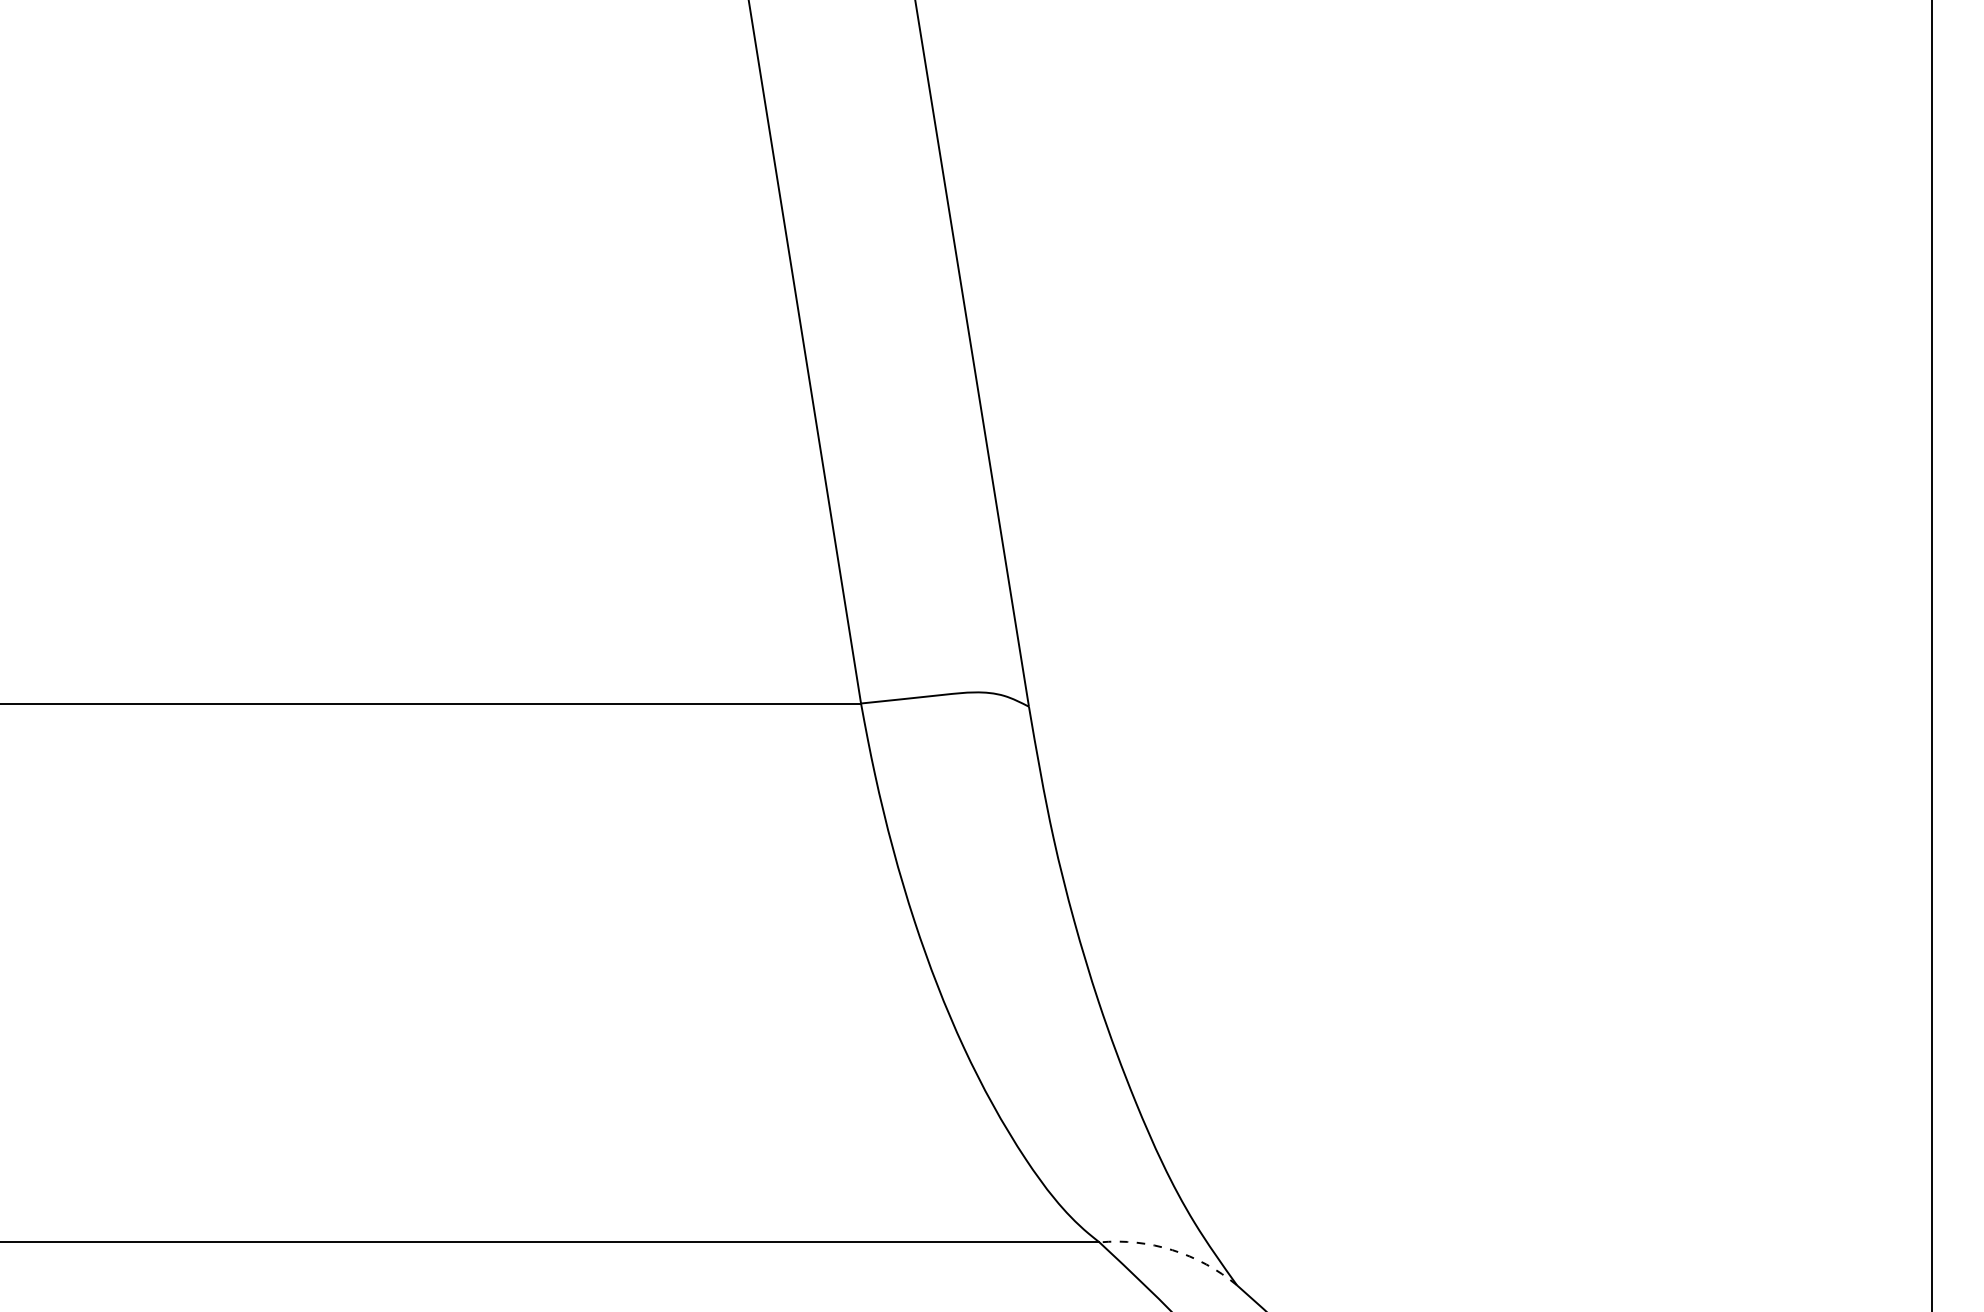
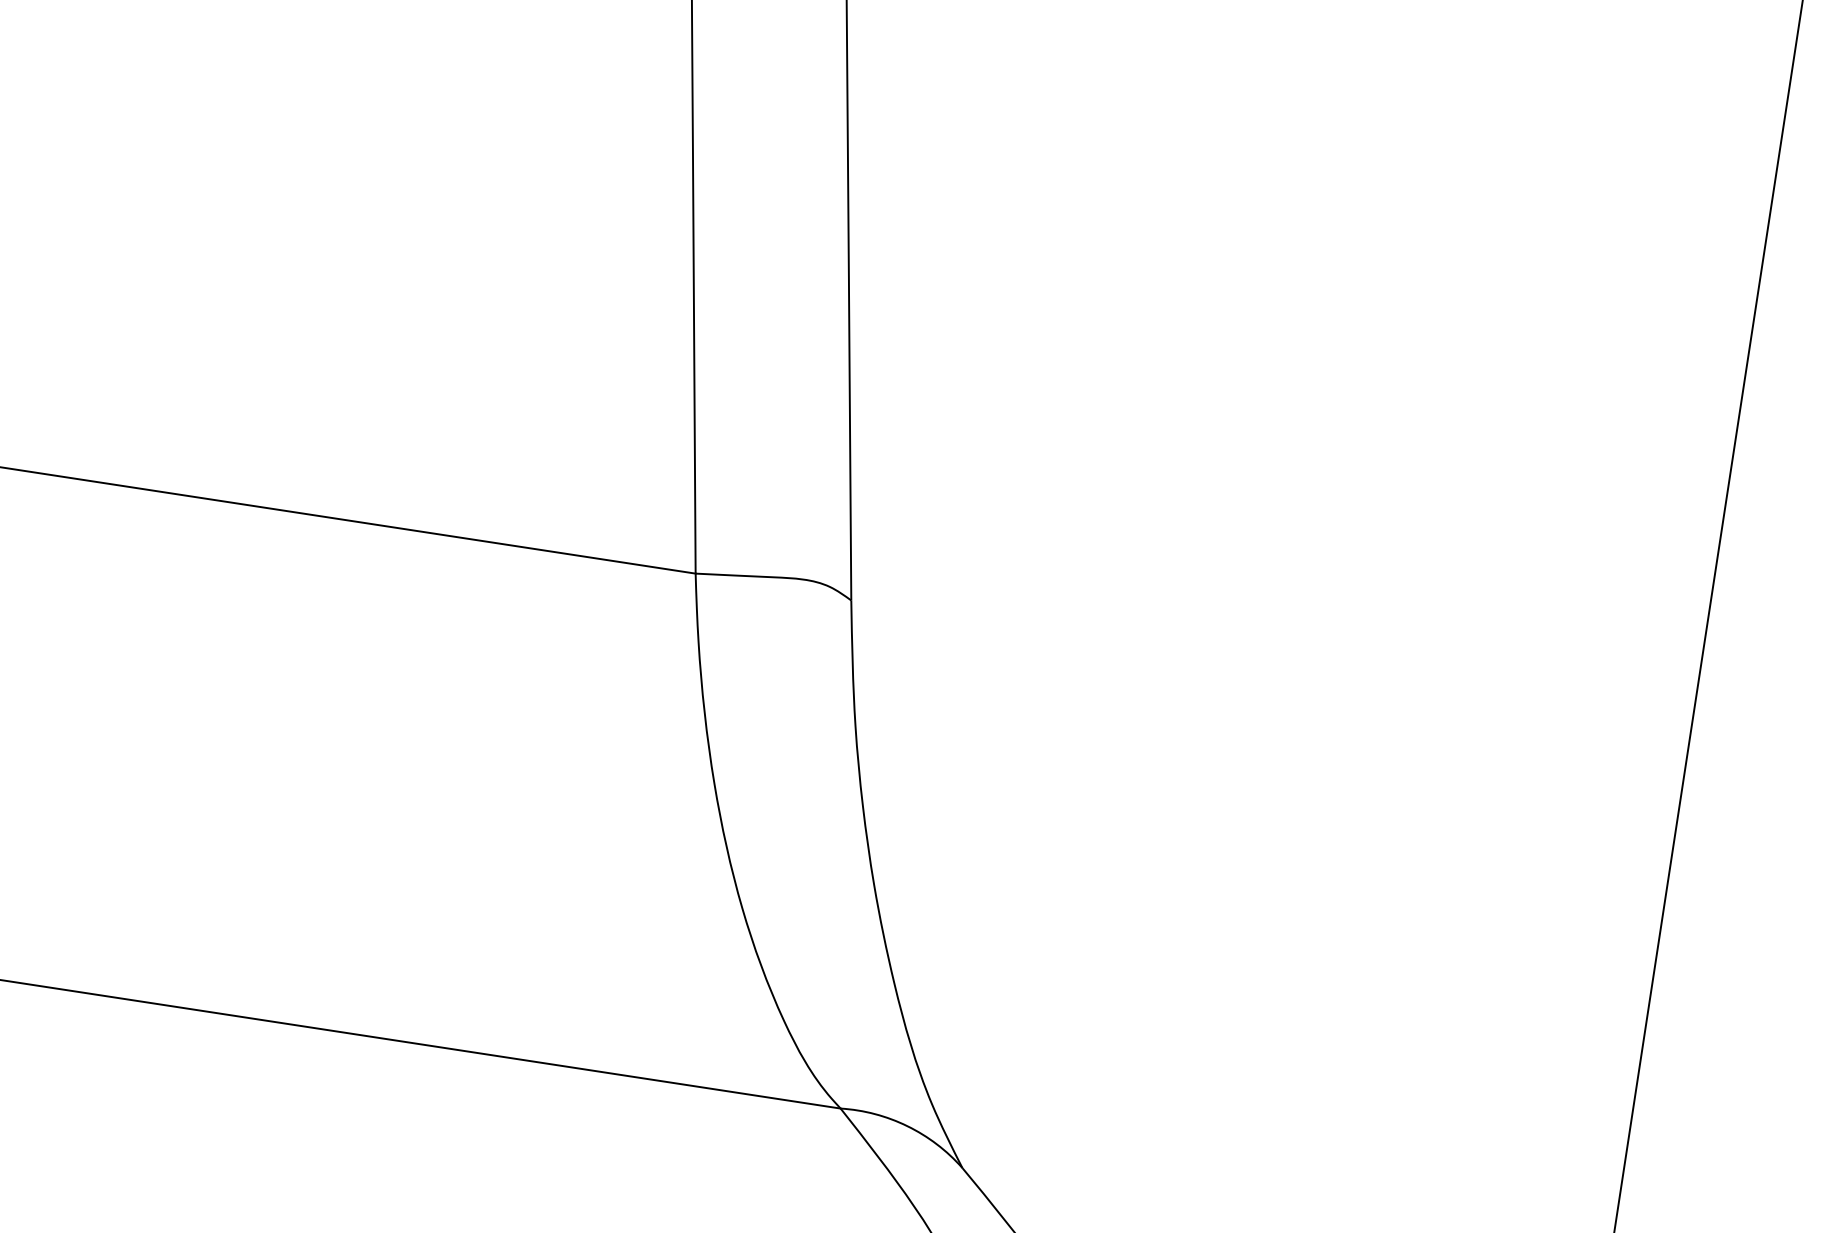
arc: (1172, 1250) -> (907, 1126), dashed -> solid

